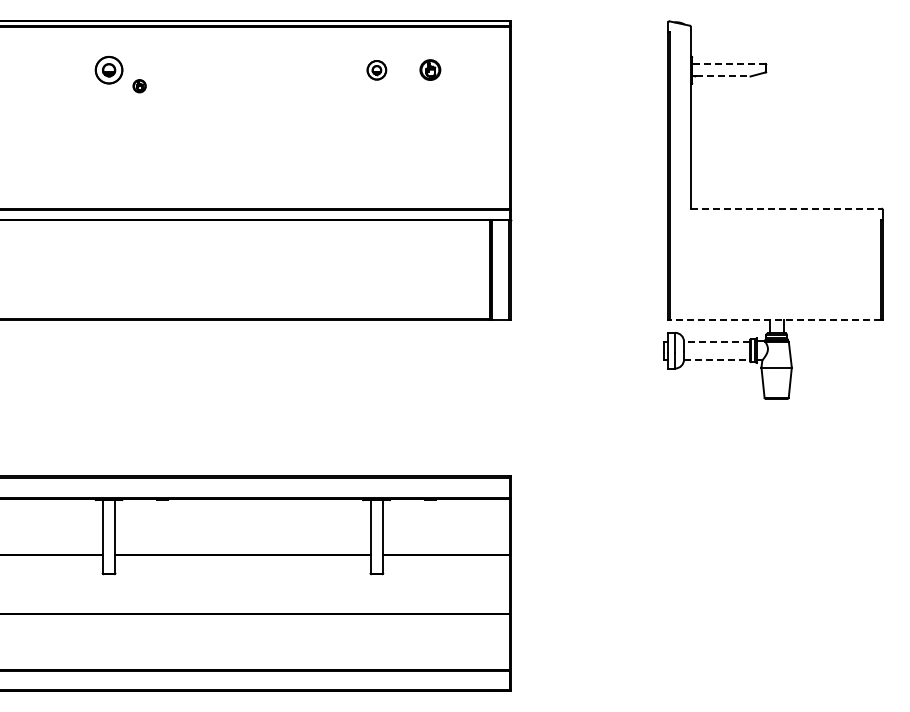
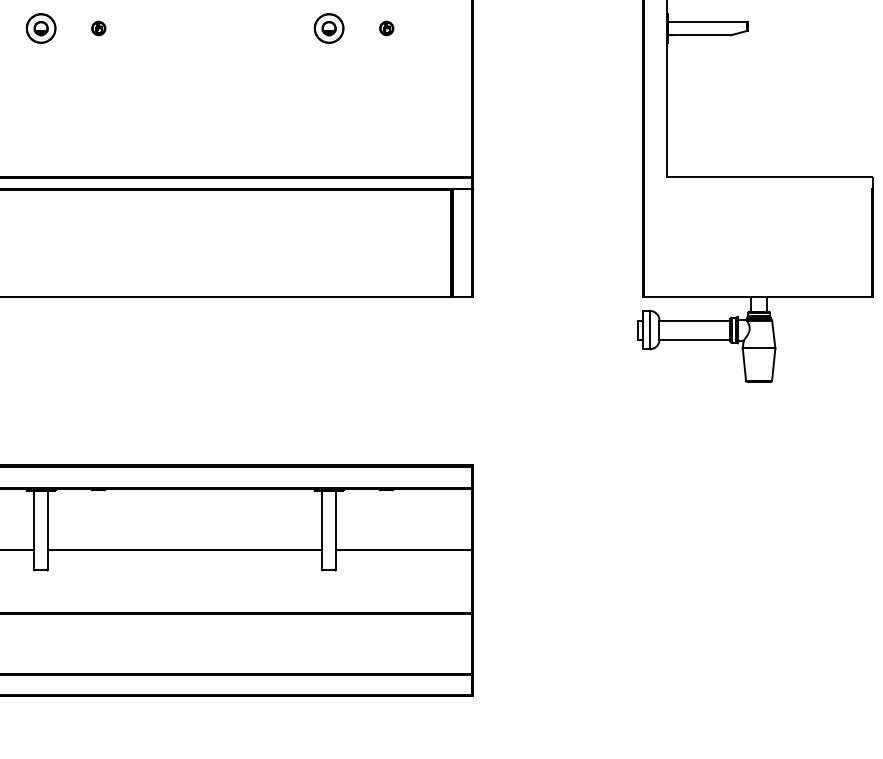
line: (728, 63) -> (707, 21), dashed -> solid
part: (376, 70) -> (328, 28), size x1.43
part: (430, 70) -> (386, 28), size x0.62
line: (723, 76) -> (701, 35), dashed -> solid
part: (139, 86) -> (98, 28), moved
line: (786, 208) -> (769, 177), dashed -> solid
line: (775, 320) -> (757, 297), dashed -> solid
line: (716, 341) -> (694, 320), dashed -> solid
line: (716, 359) -> (694, 339), dashed -> solid

